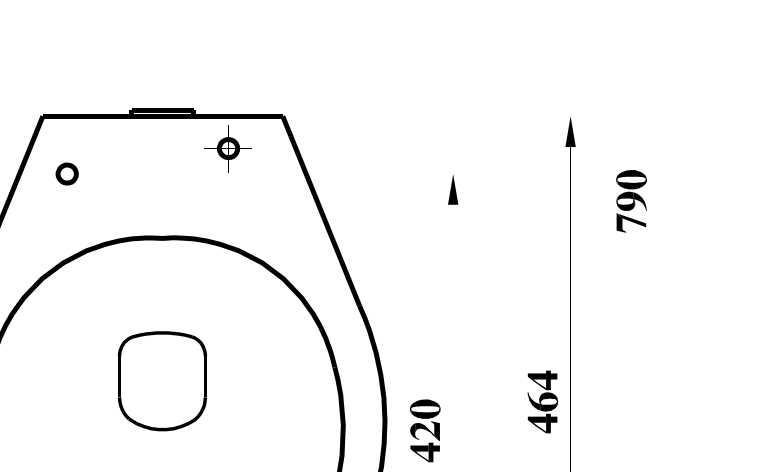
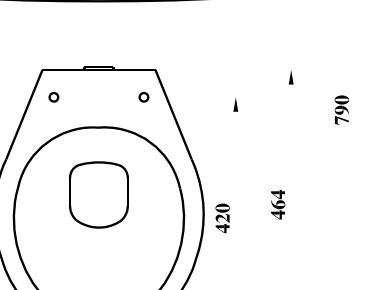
part: (227, 148) -> (143, 97), moved
part: (630, 199) -> (341, 109), moved
part: (161, 380) -> (98, 194), size x1.43

